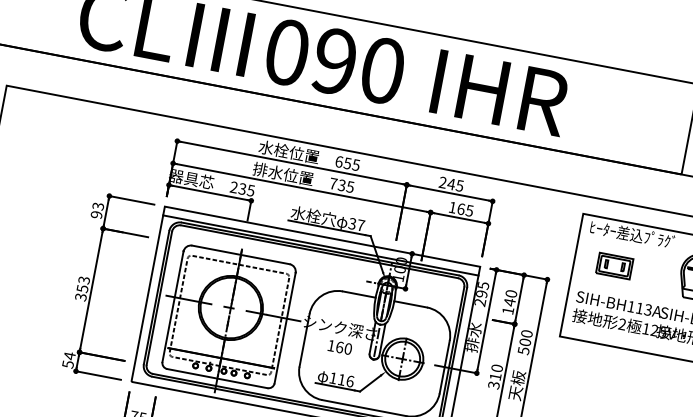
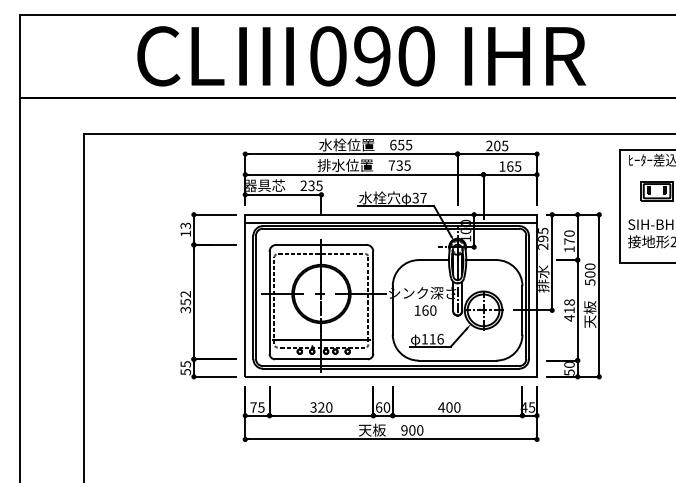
text: (450, 183) -> (496, 145), 245 -> 205
text: (96, 214) -> (185, 233), 93 -> 13
text: (84, 280) -> (186, 294), 353 -> 352
text: (509, 302) -> (569, 241), 140 -> 170
text: (69, 355) -> (185, 363), 54 -> 55
text: (495, 376) -> (569, 310), 310 -> 418

